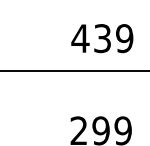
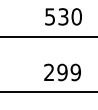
text: (101, 37) -> (62, 16), 439 -> 530

